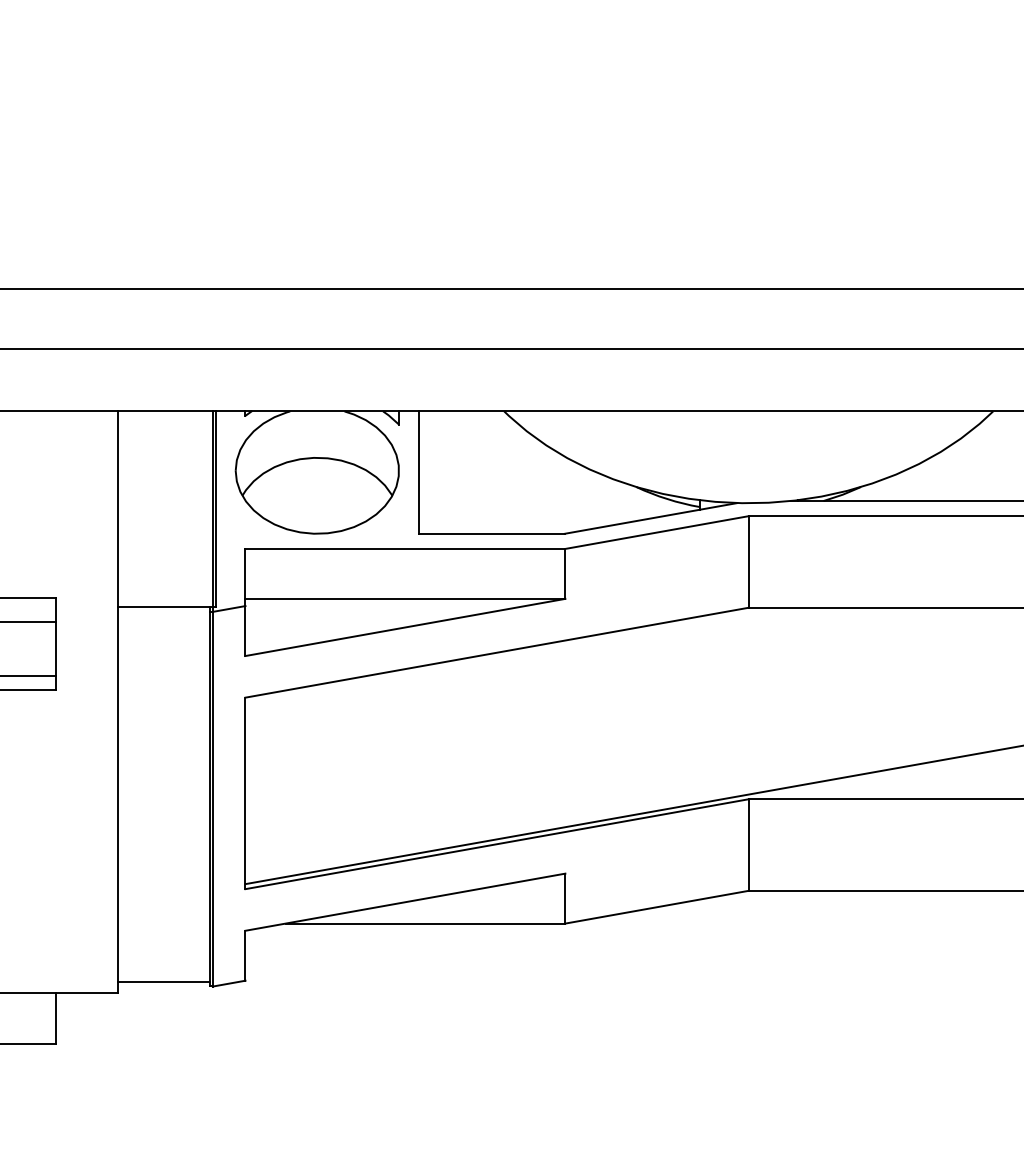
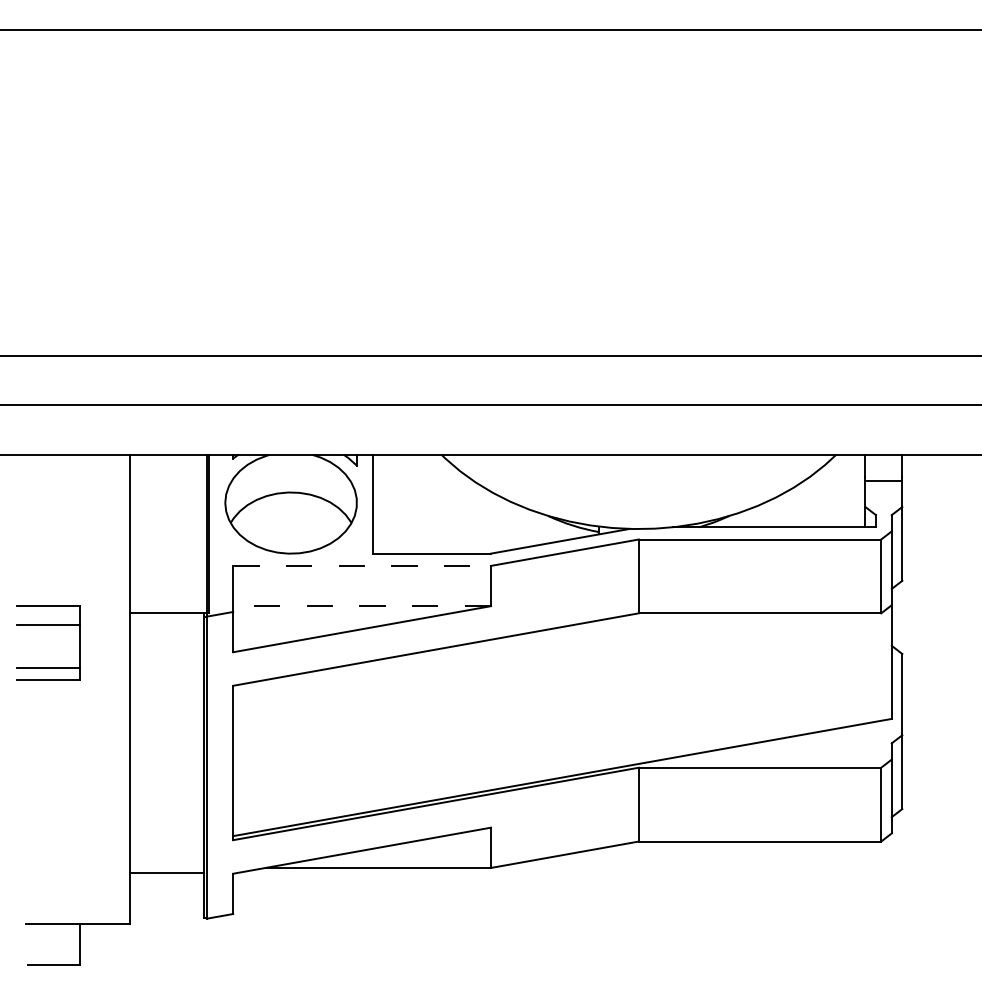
line: (405, 548) -> (362, 565), solid -> dashed
line: (405, 599) -> (362, 606), solid -> dashed
line: (164, 981) -> (167, 872), moved

